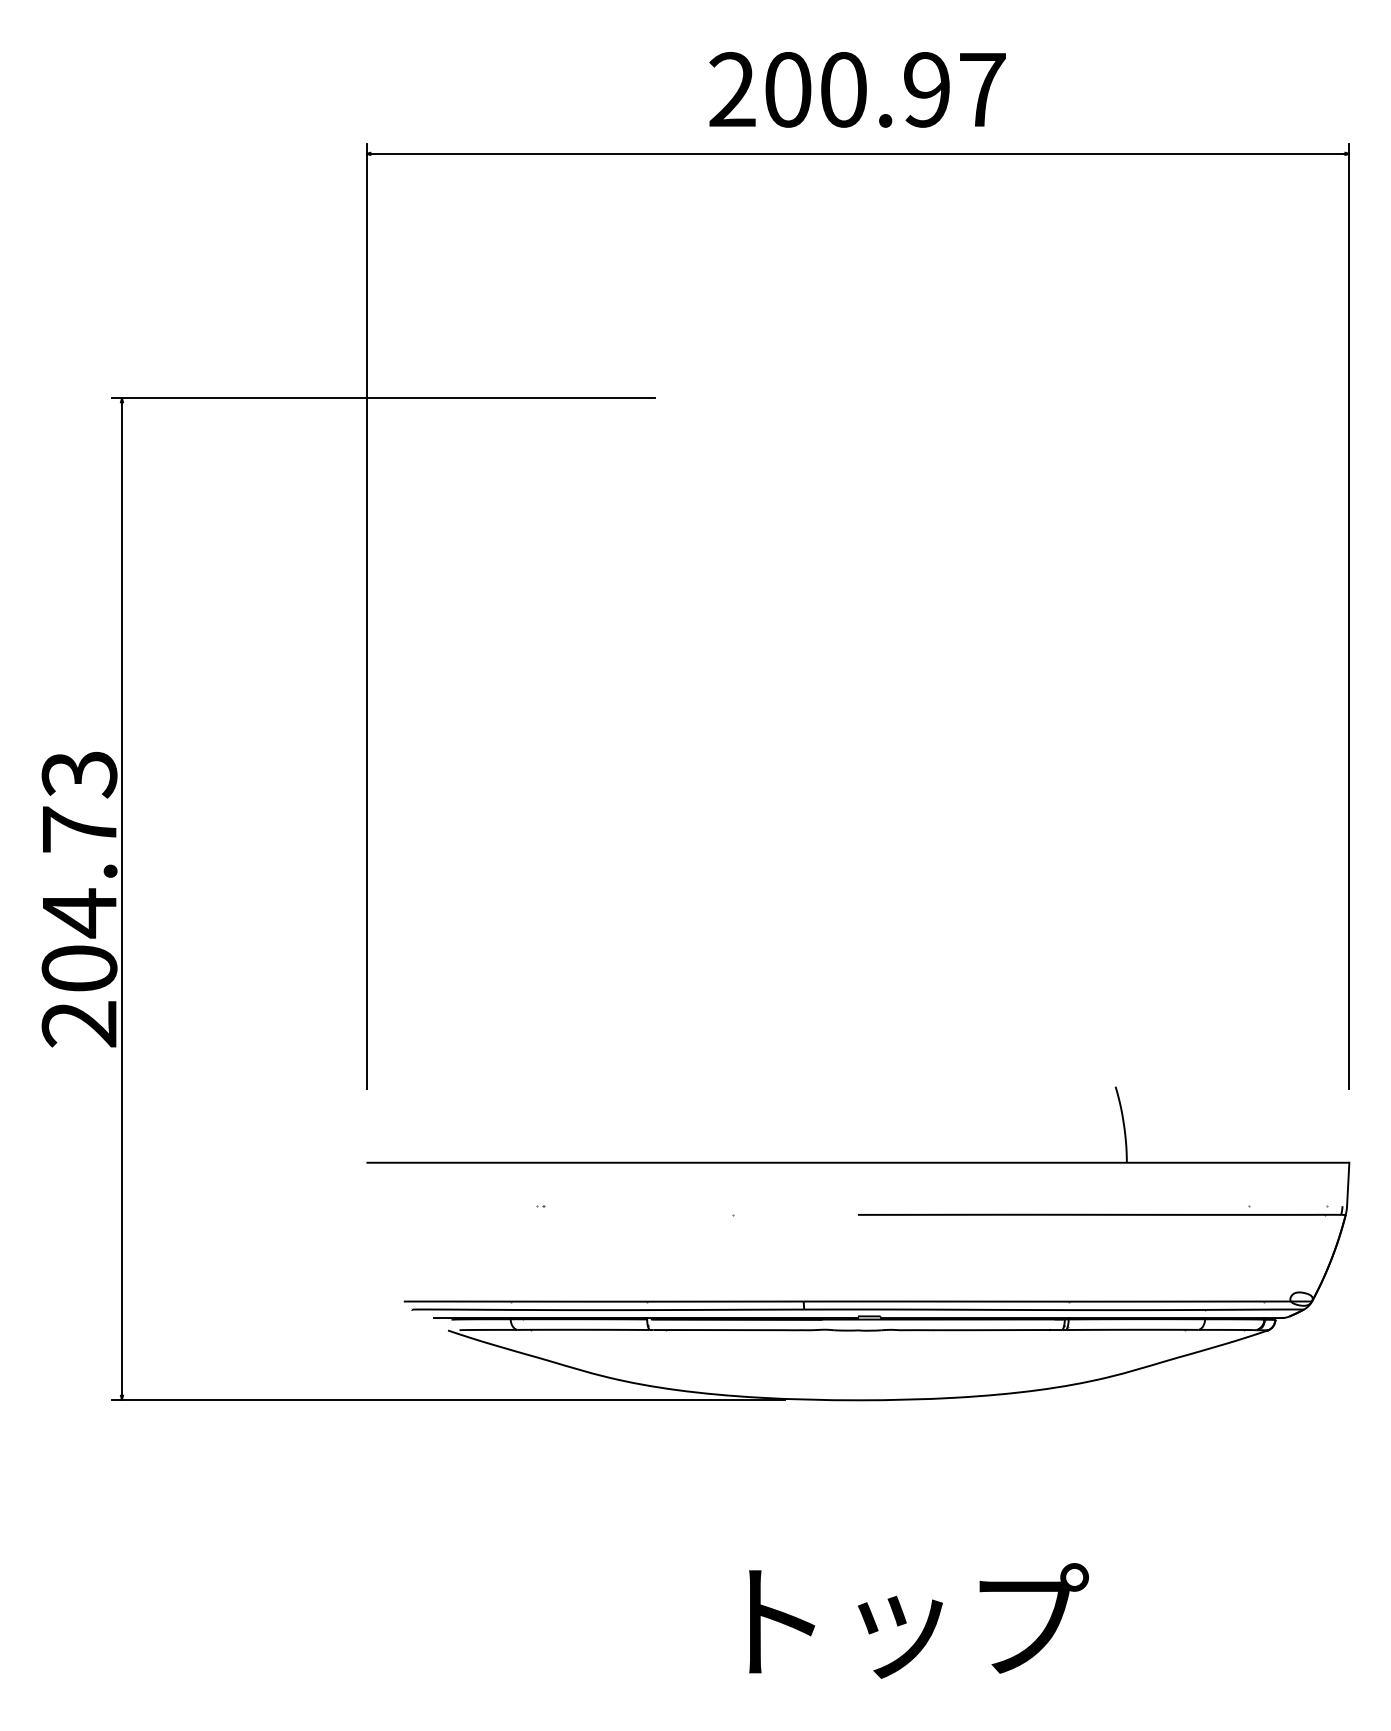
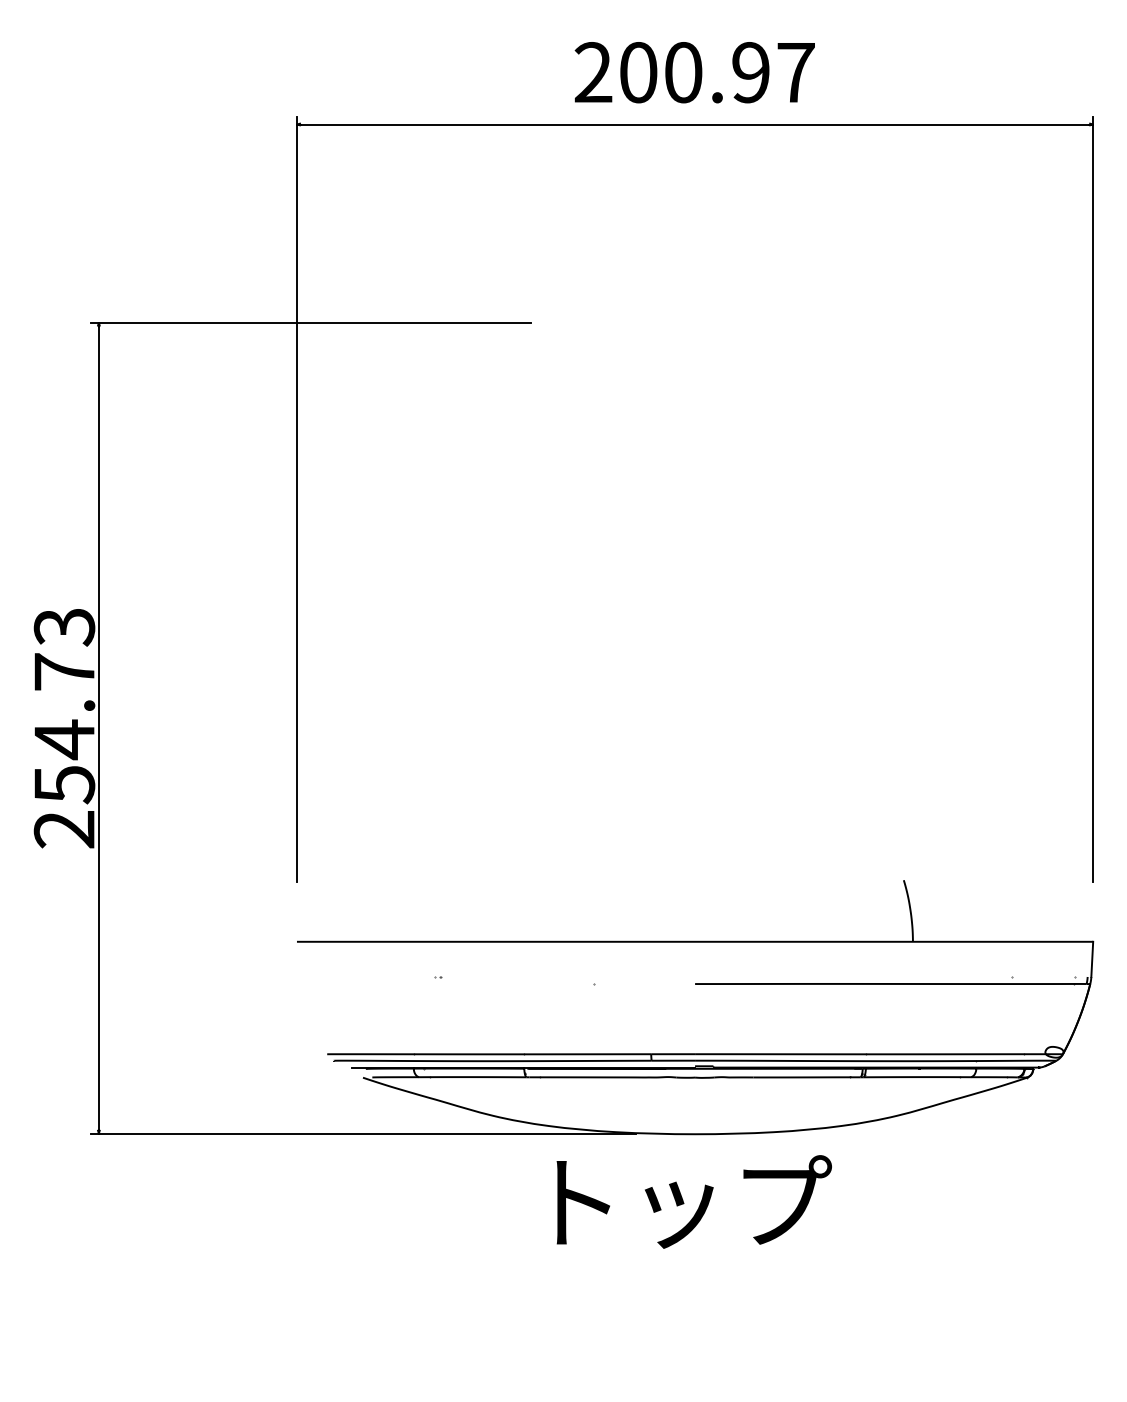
text: (79, 969) -> (64, 785), 204.73 -> 254.73
text: (918, 1620) -> (693, 1201), moved

